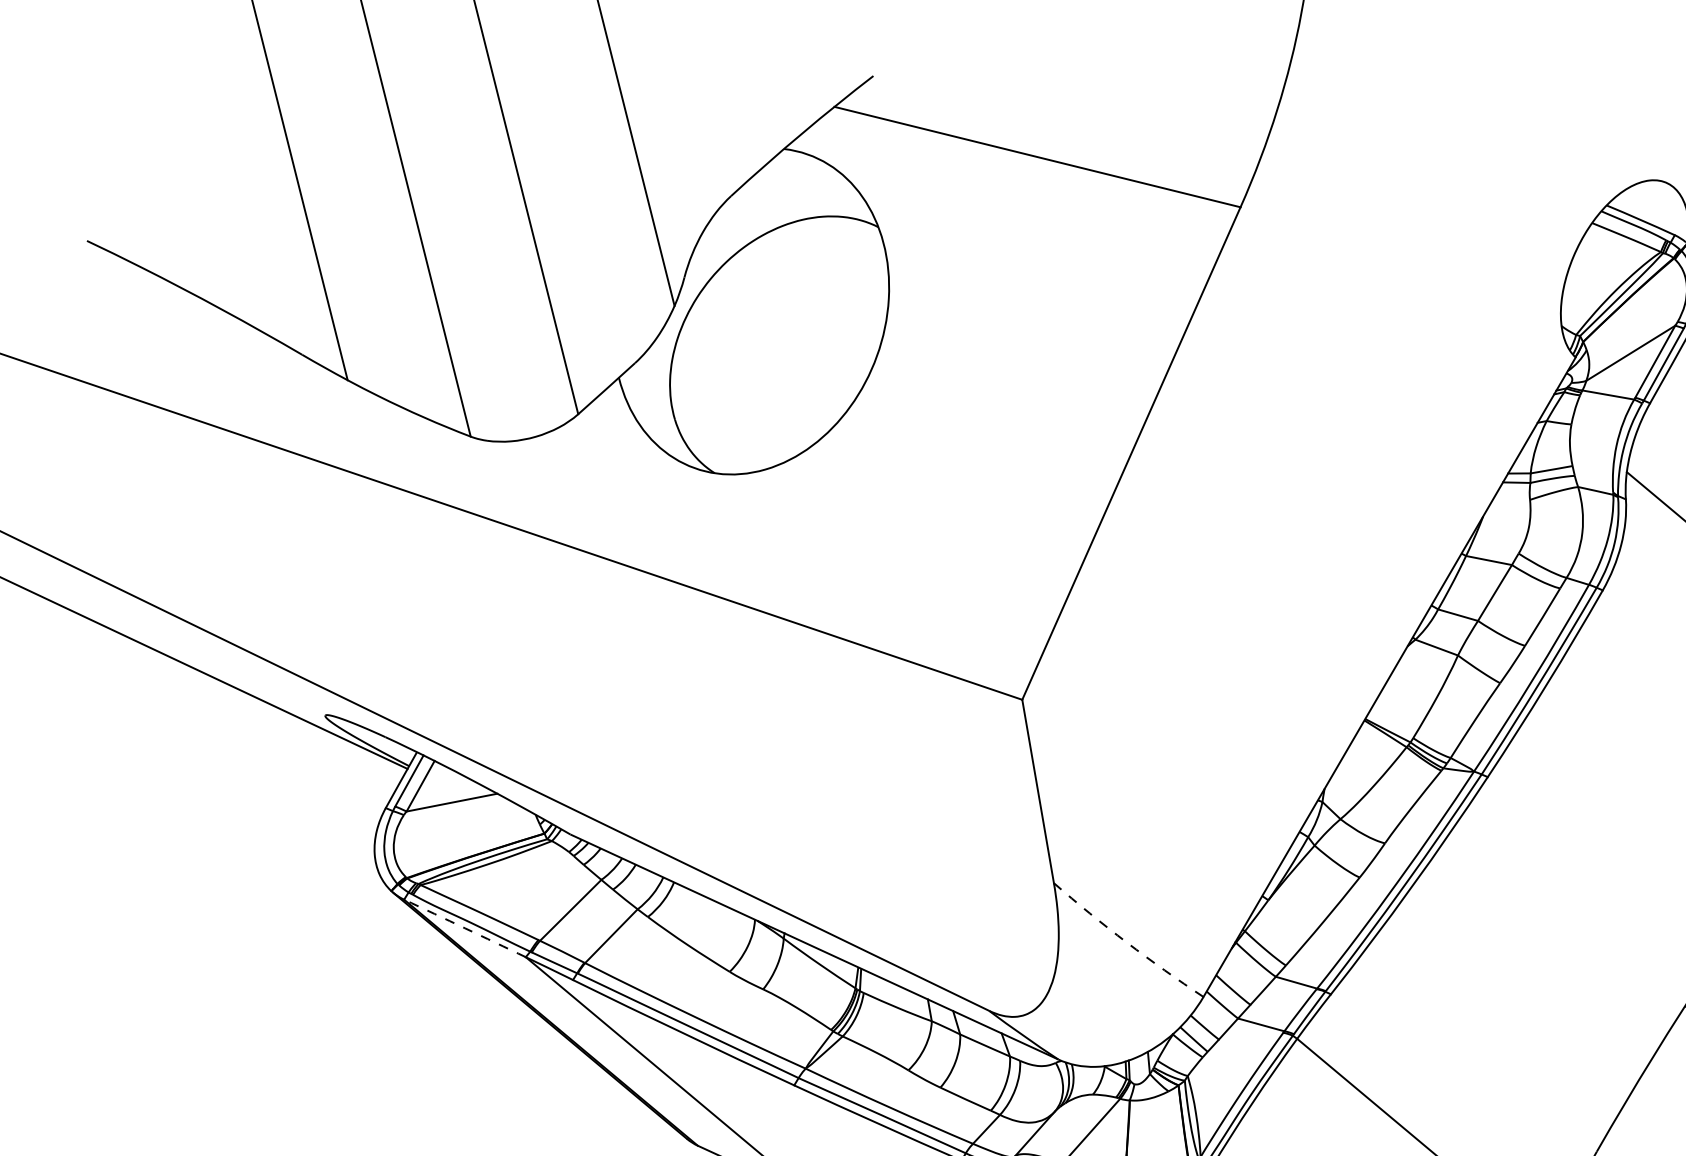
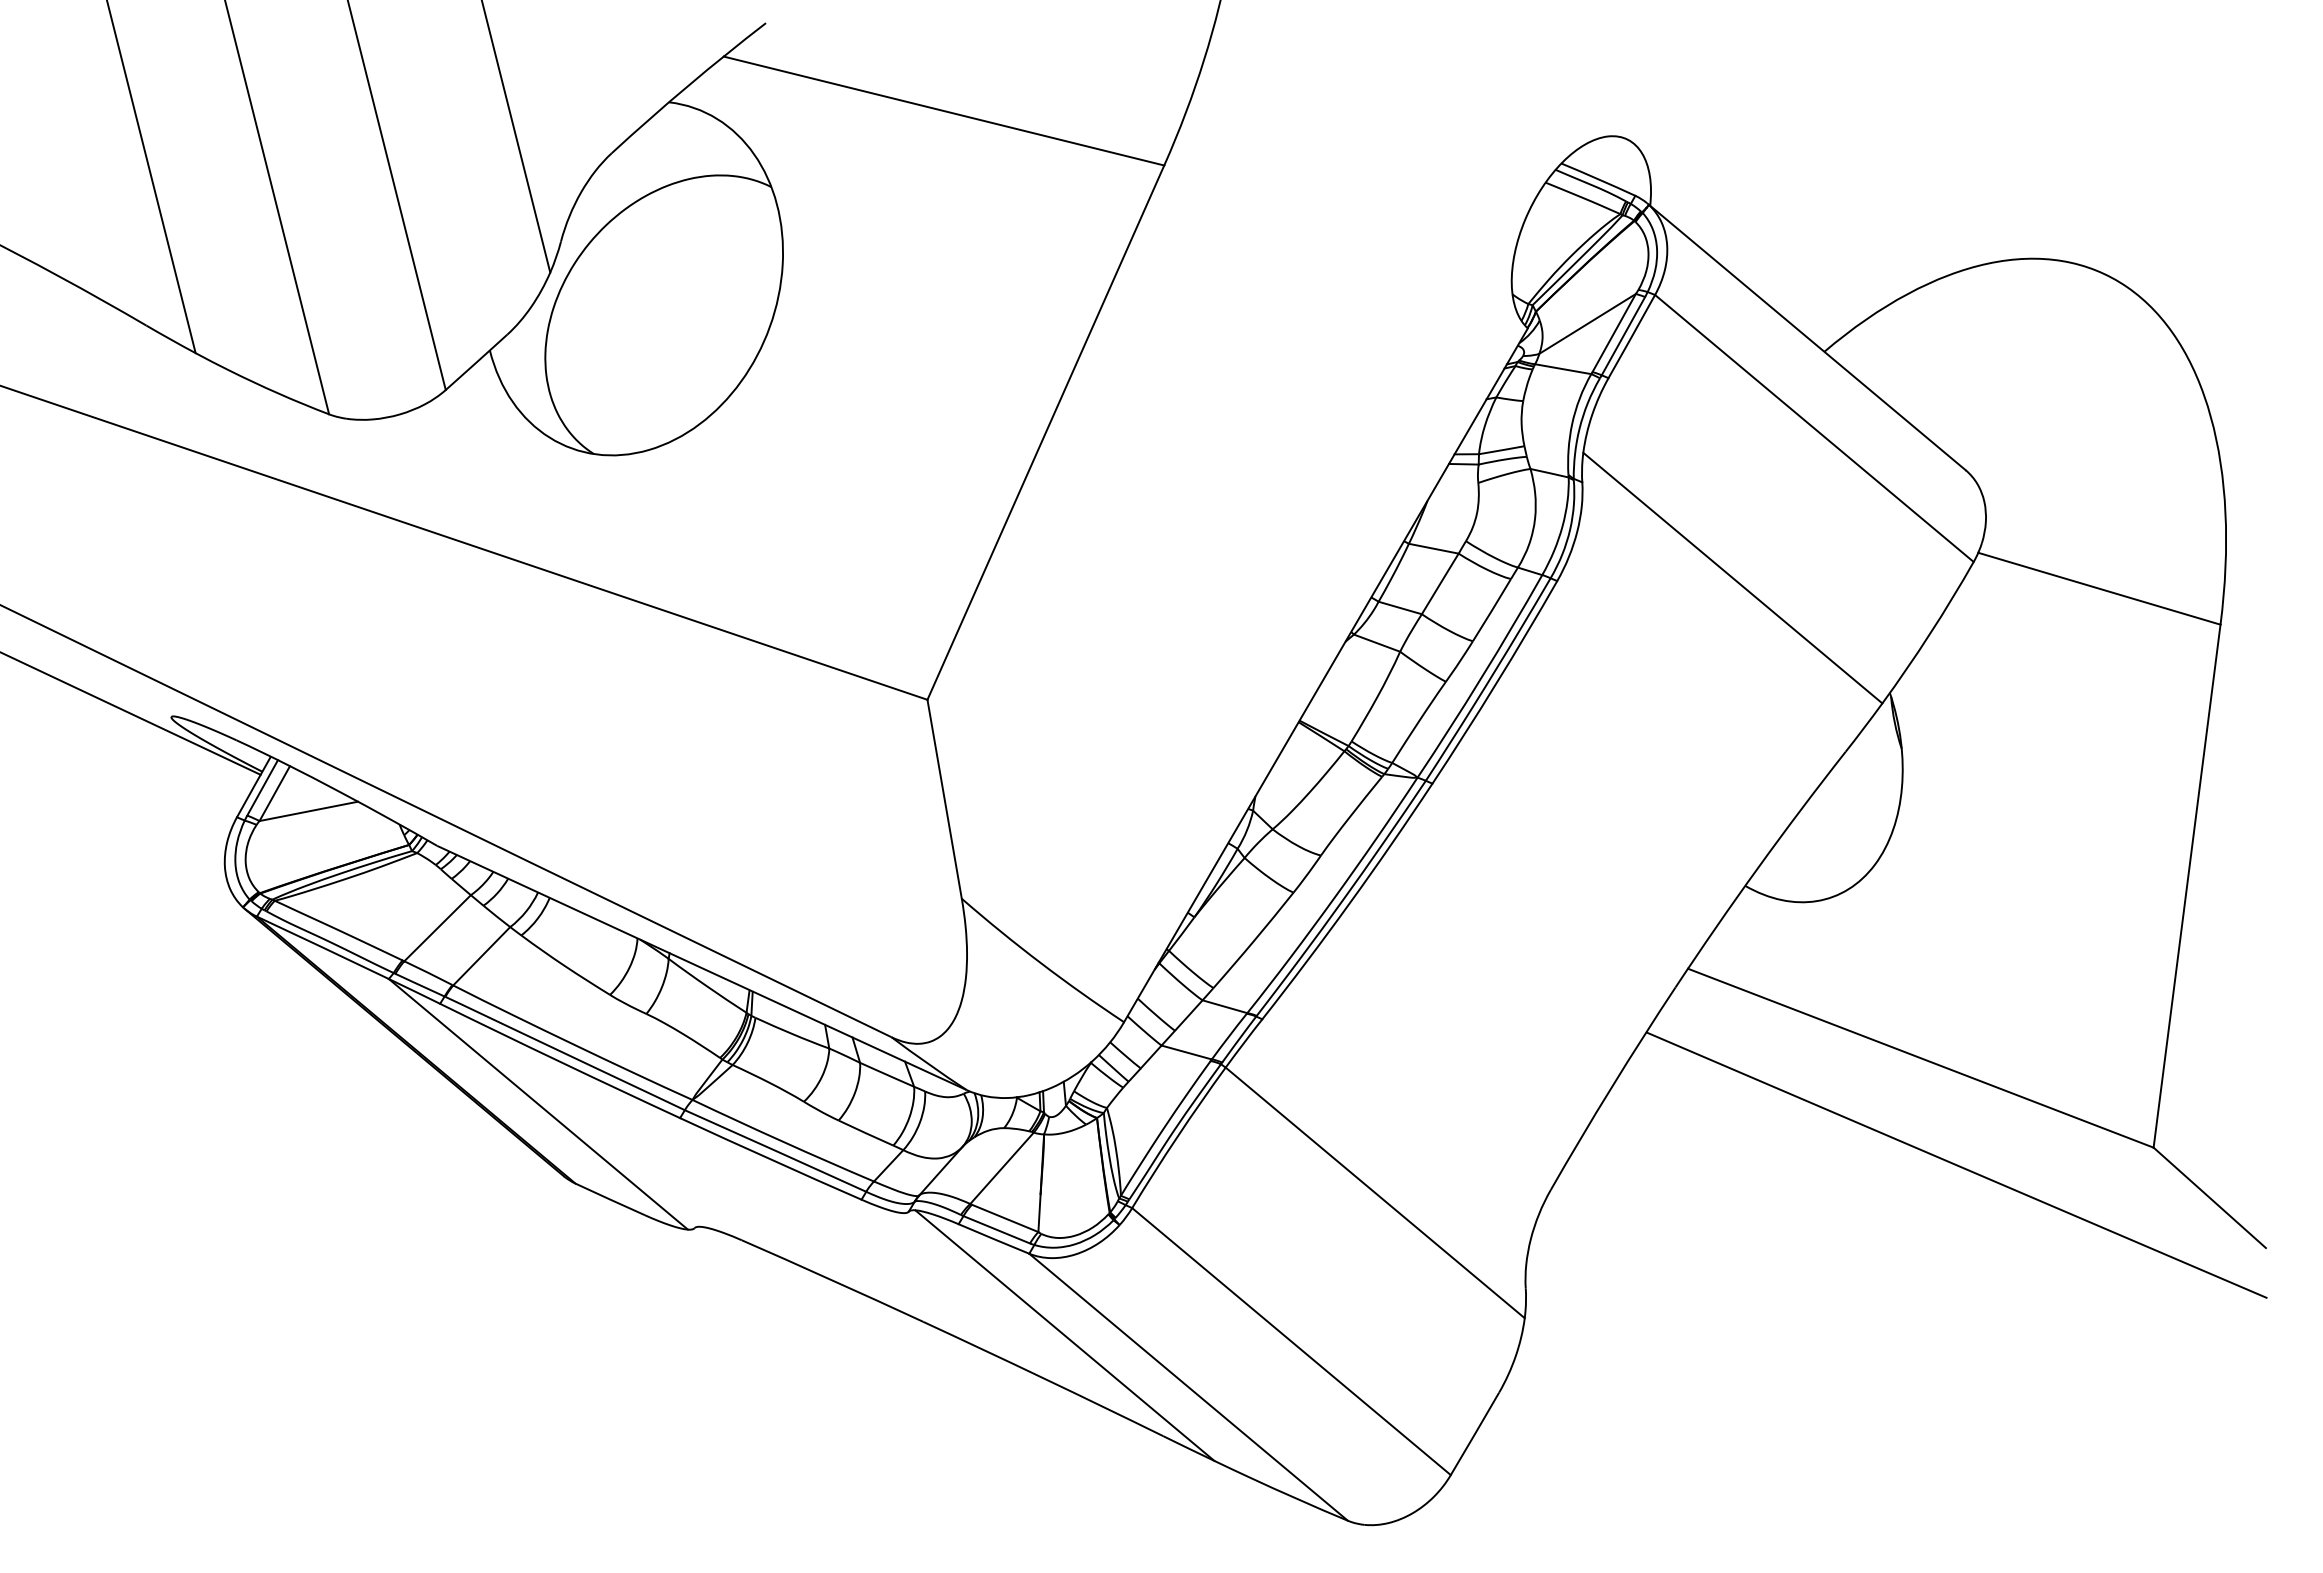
arc: (464, 928) -> (322, 947), dashed -> solid
arc: (1126, 942) -> (1040, 963), dashed -> solid

